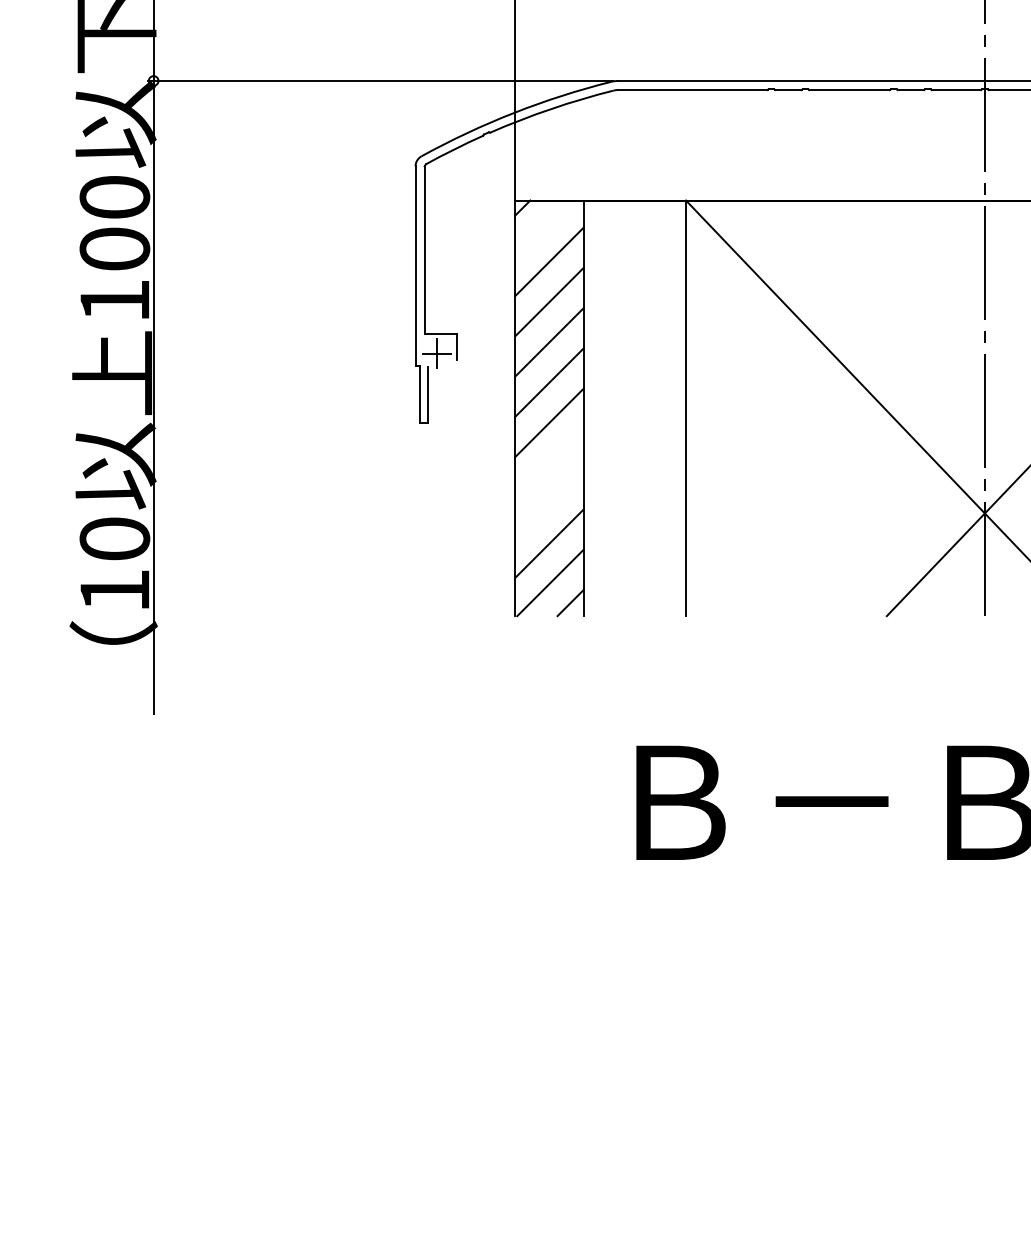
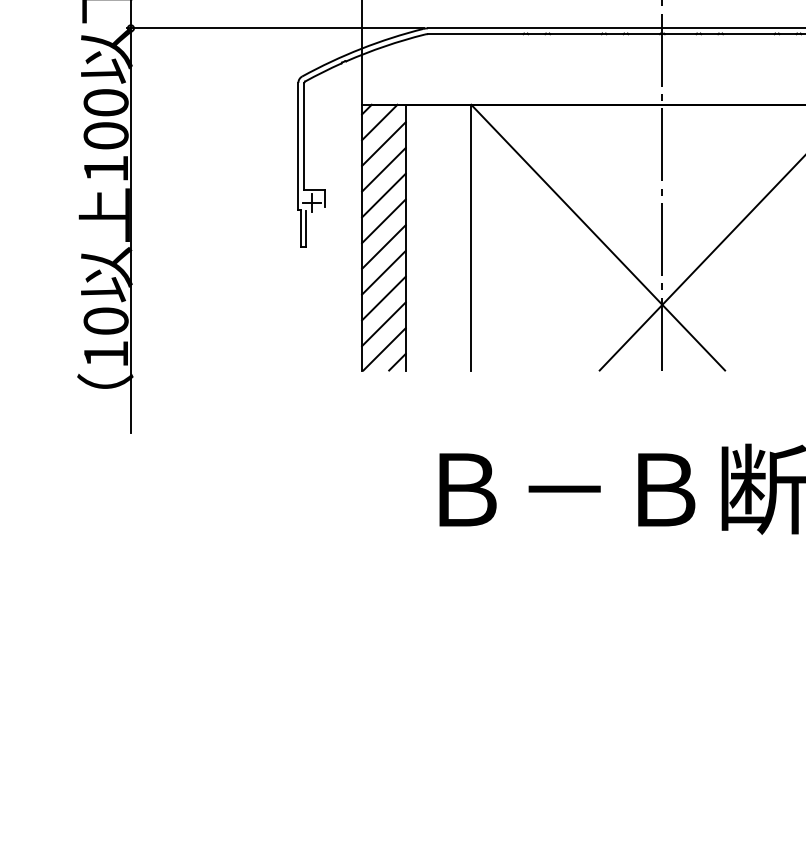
line: (542, 228) -> (379, 122), added
line: (548, 462) -> (383, 272), added
line: (548, 503) -> (383, 298), added

